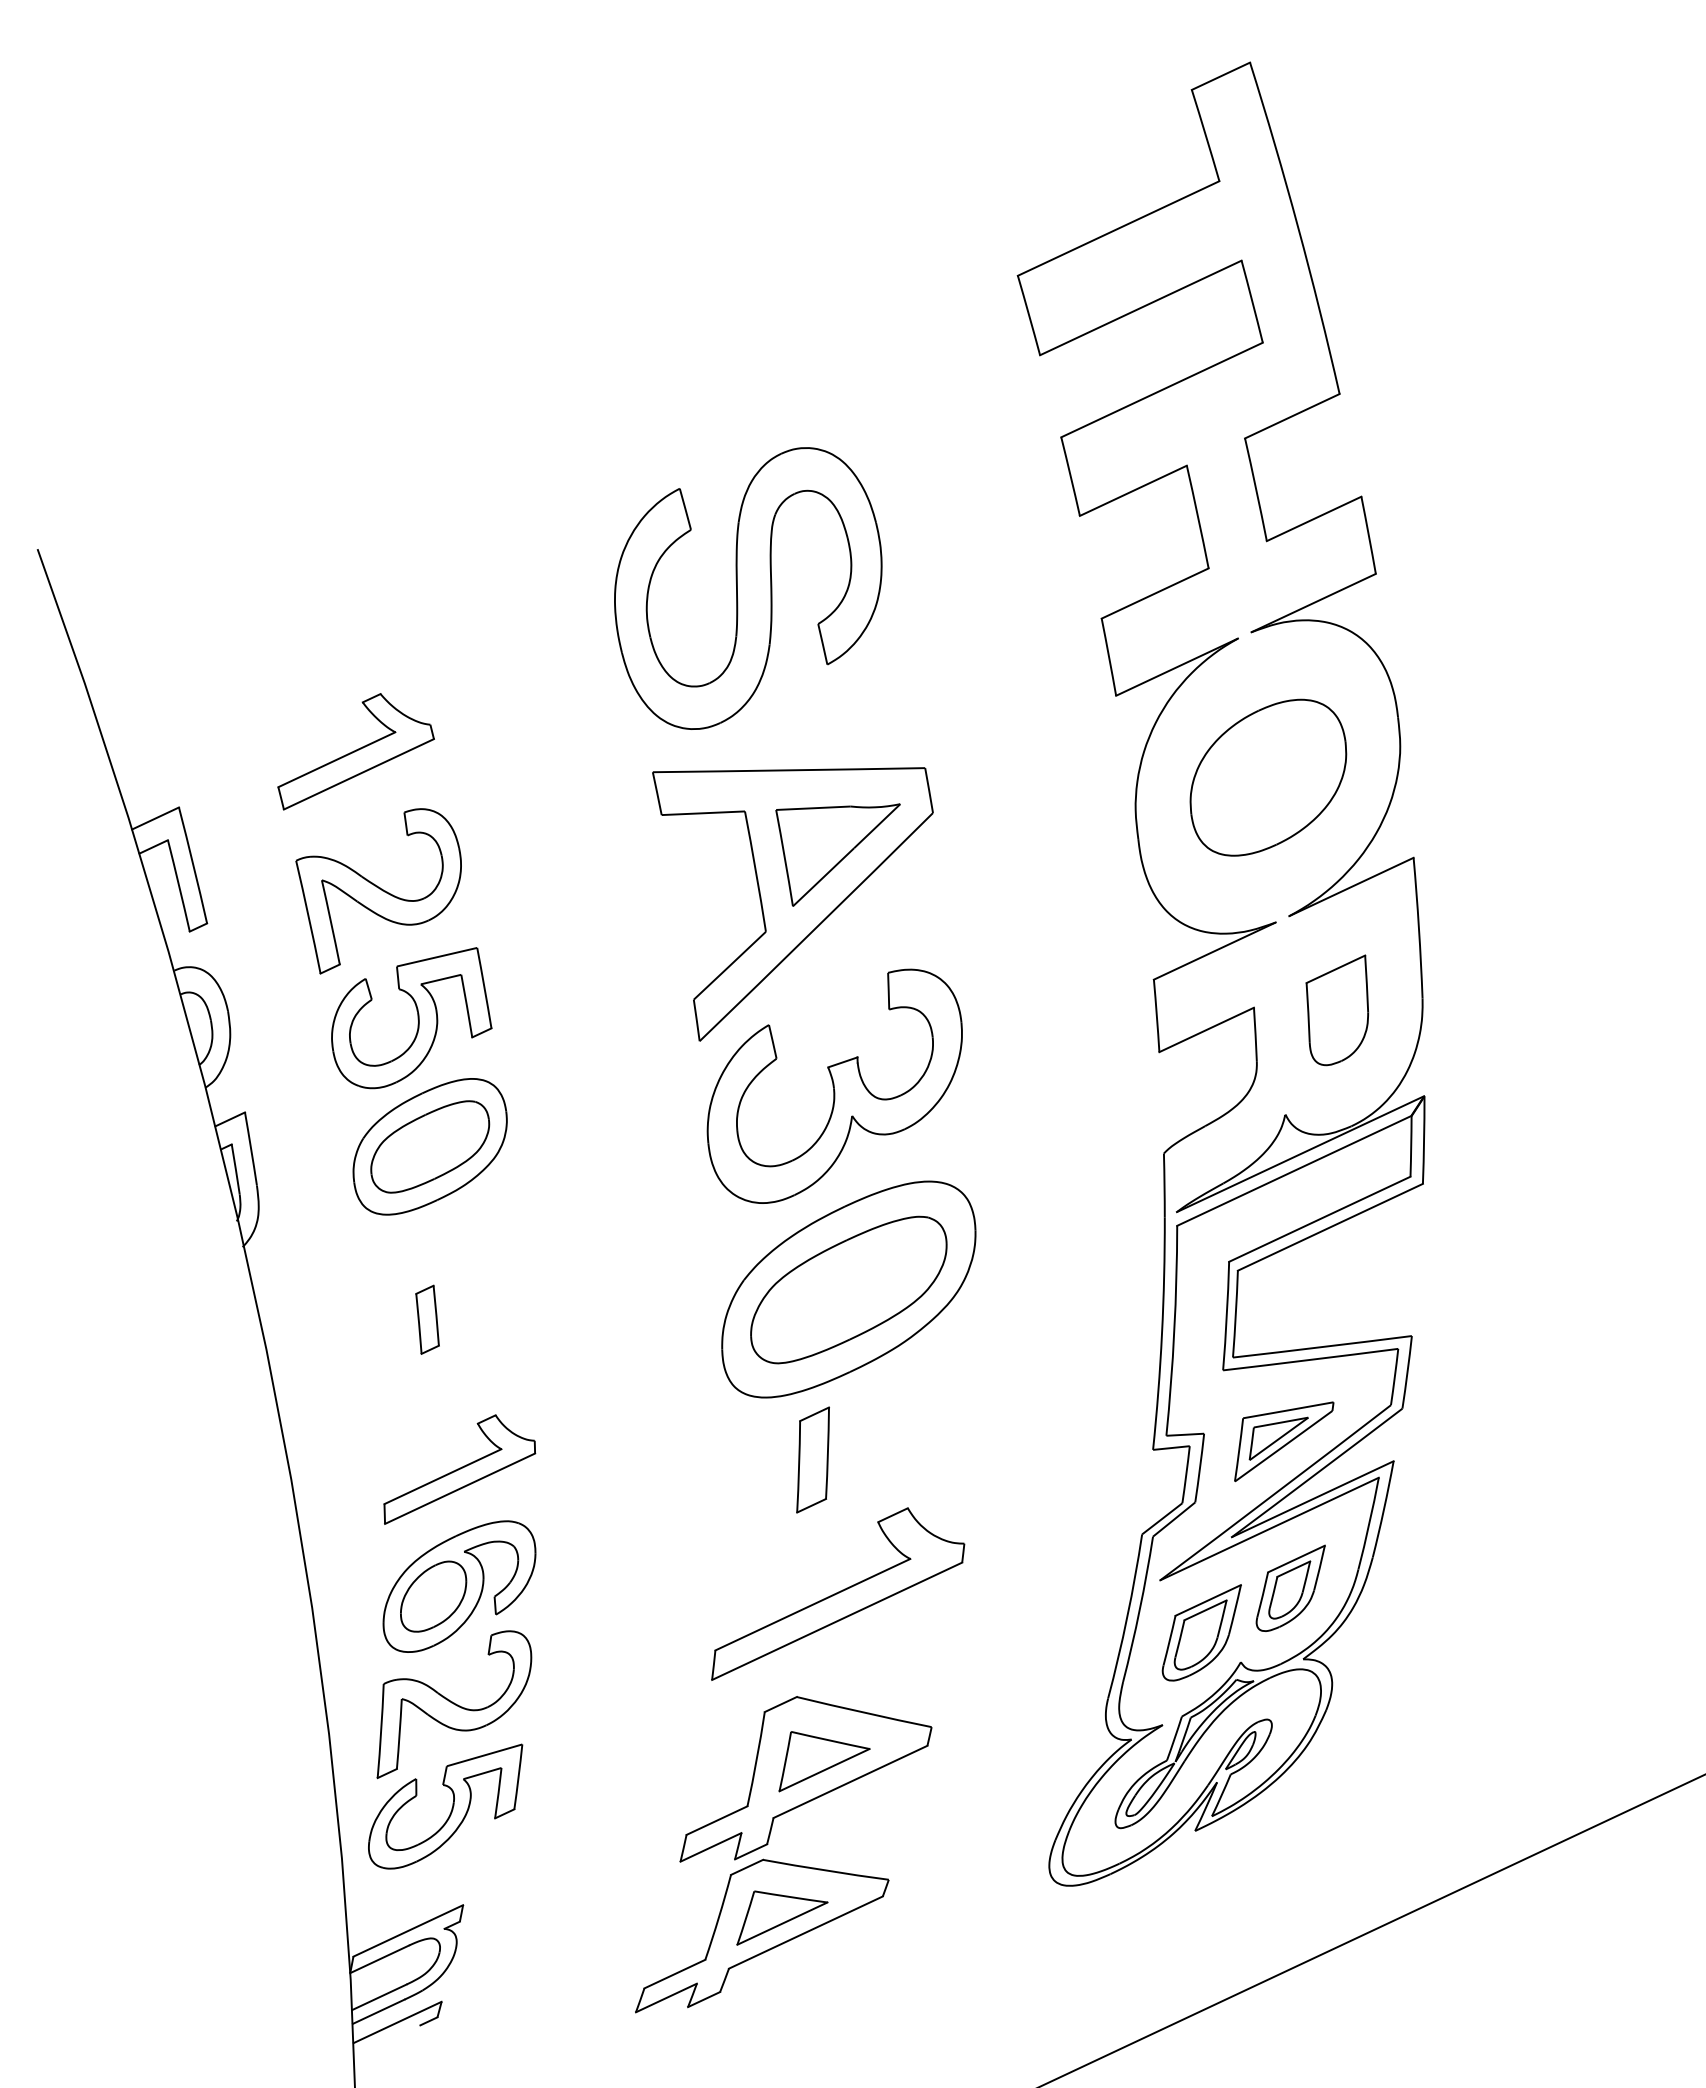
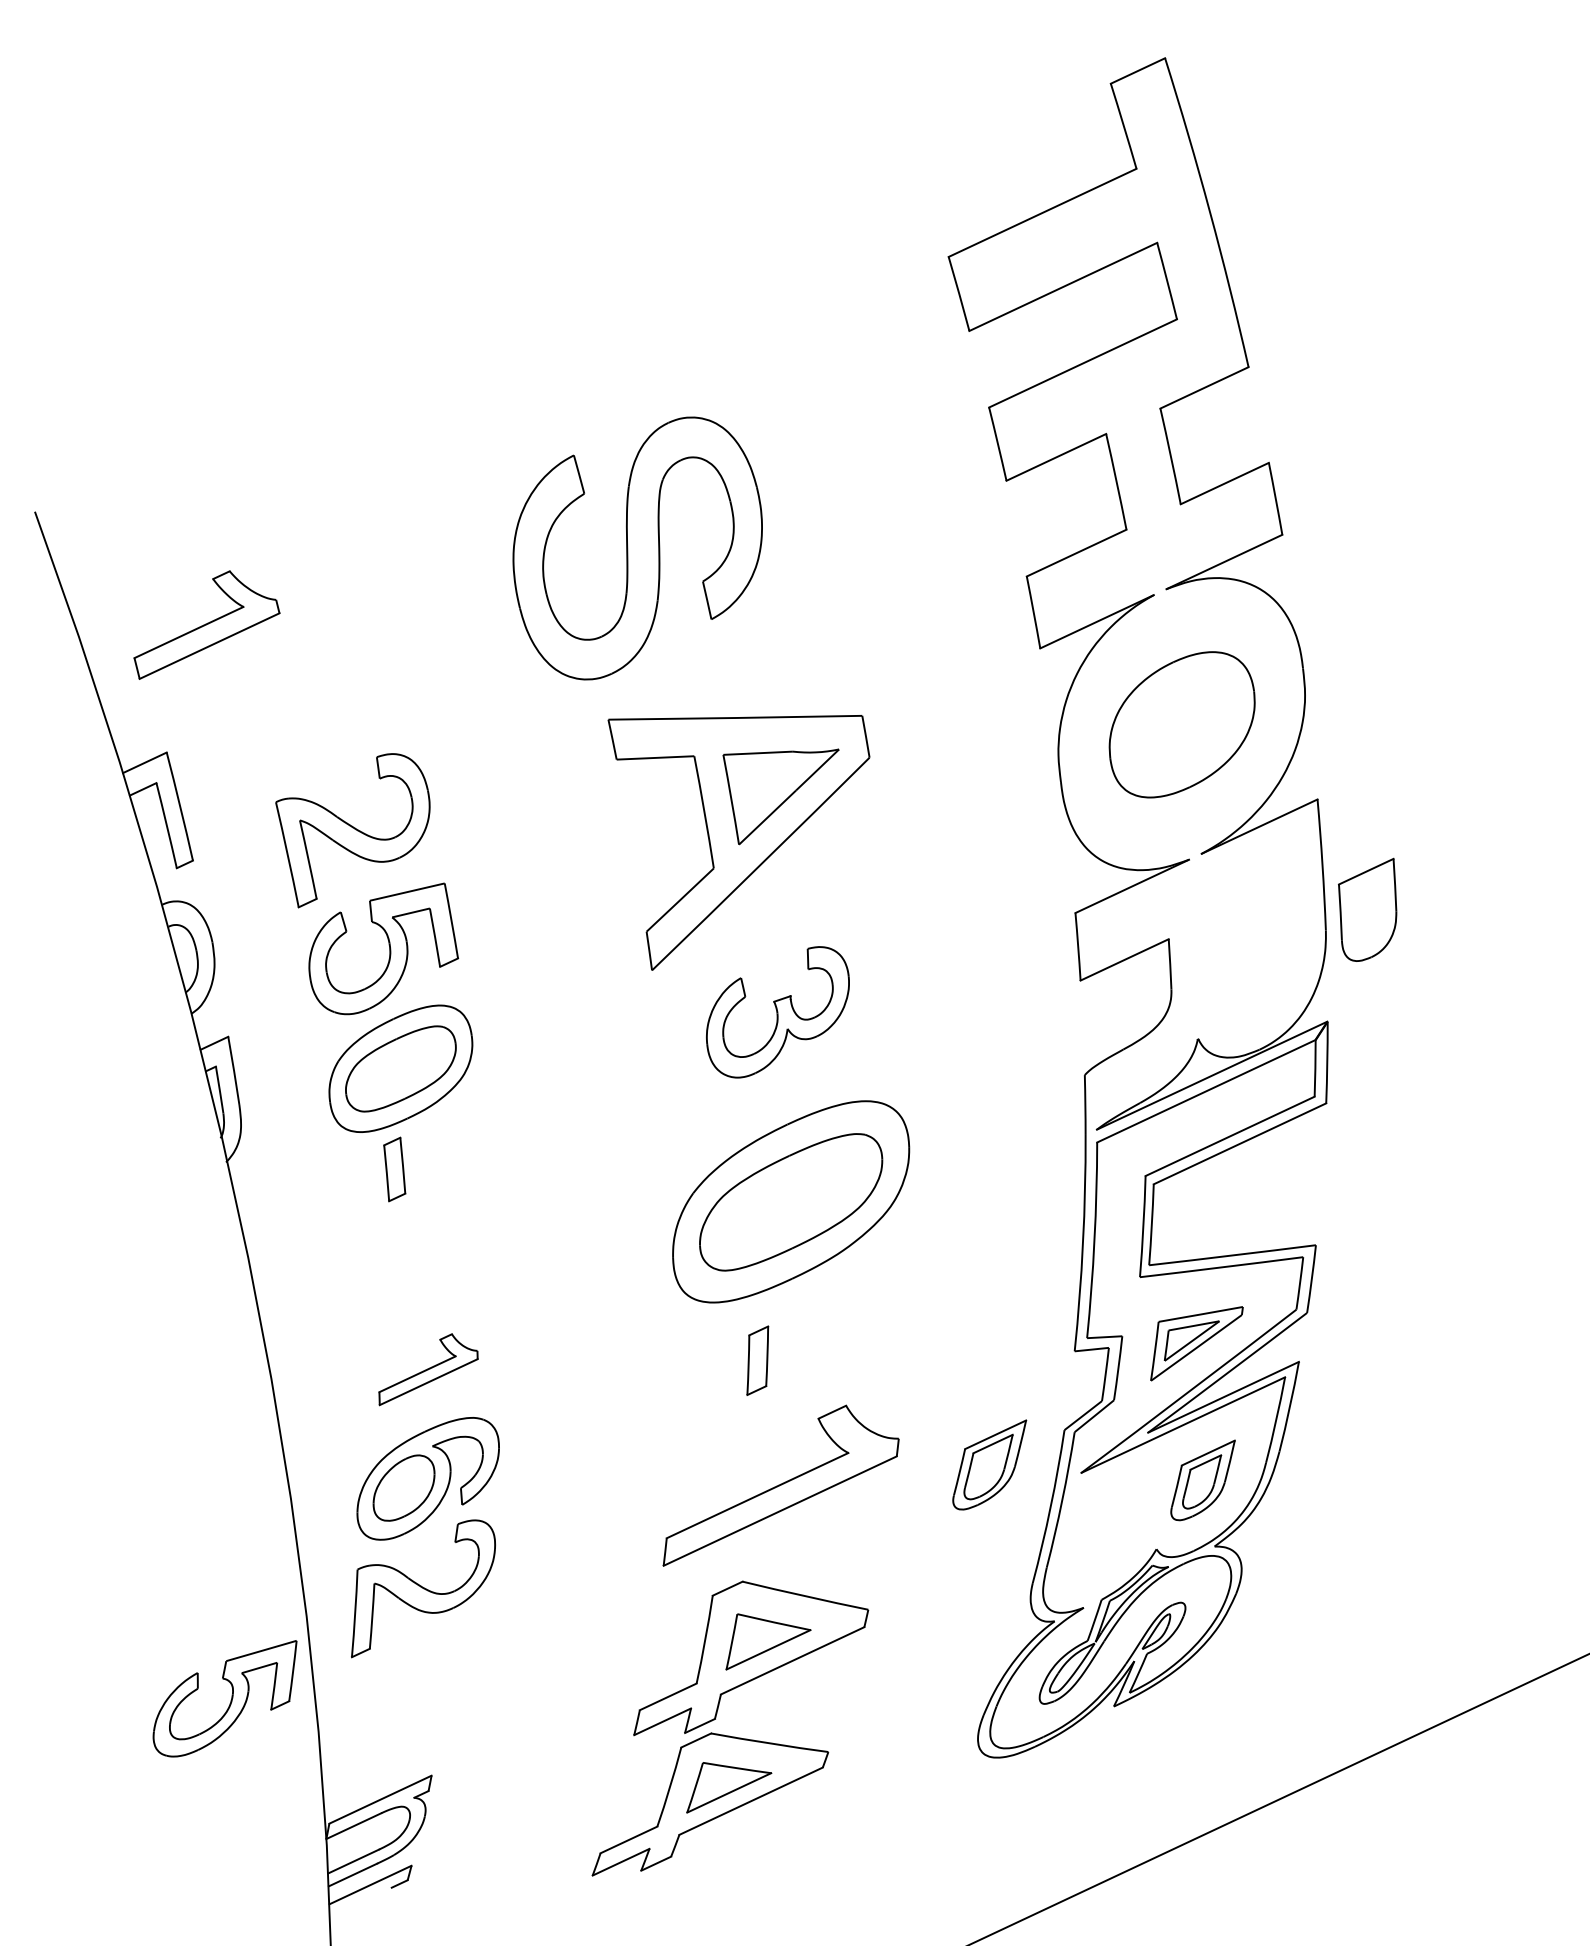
part: (748, 588) -> (637, 548), moved
part: (355, 751) -> (206, 624), moved
part: (1337, 1010) -> (1367, 910), moved
part: (834, 1085) -> (777, 1011), size x0.6
part: (427, 1319) -> (394, 1169), moved
part: (812, 1459) -> (757, 1360), size x0.7
part: (459, 1469) -> (428, 1369), size x0.7
part: (1201, 1632) -> (989, 1464), moved
part: (451, 1808) -> (230, 1700), moved

